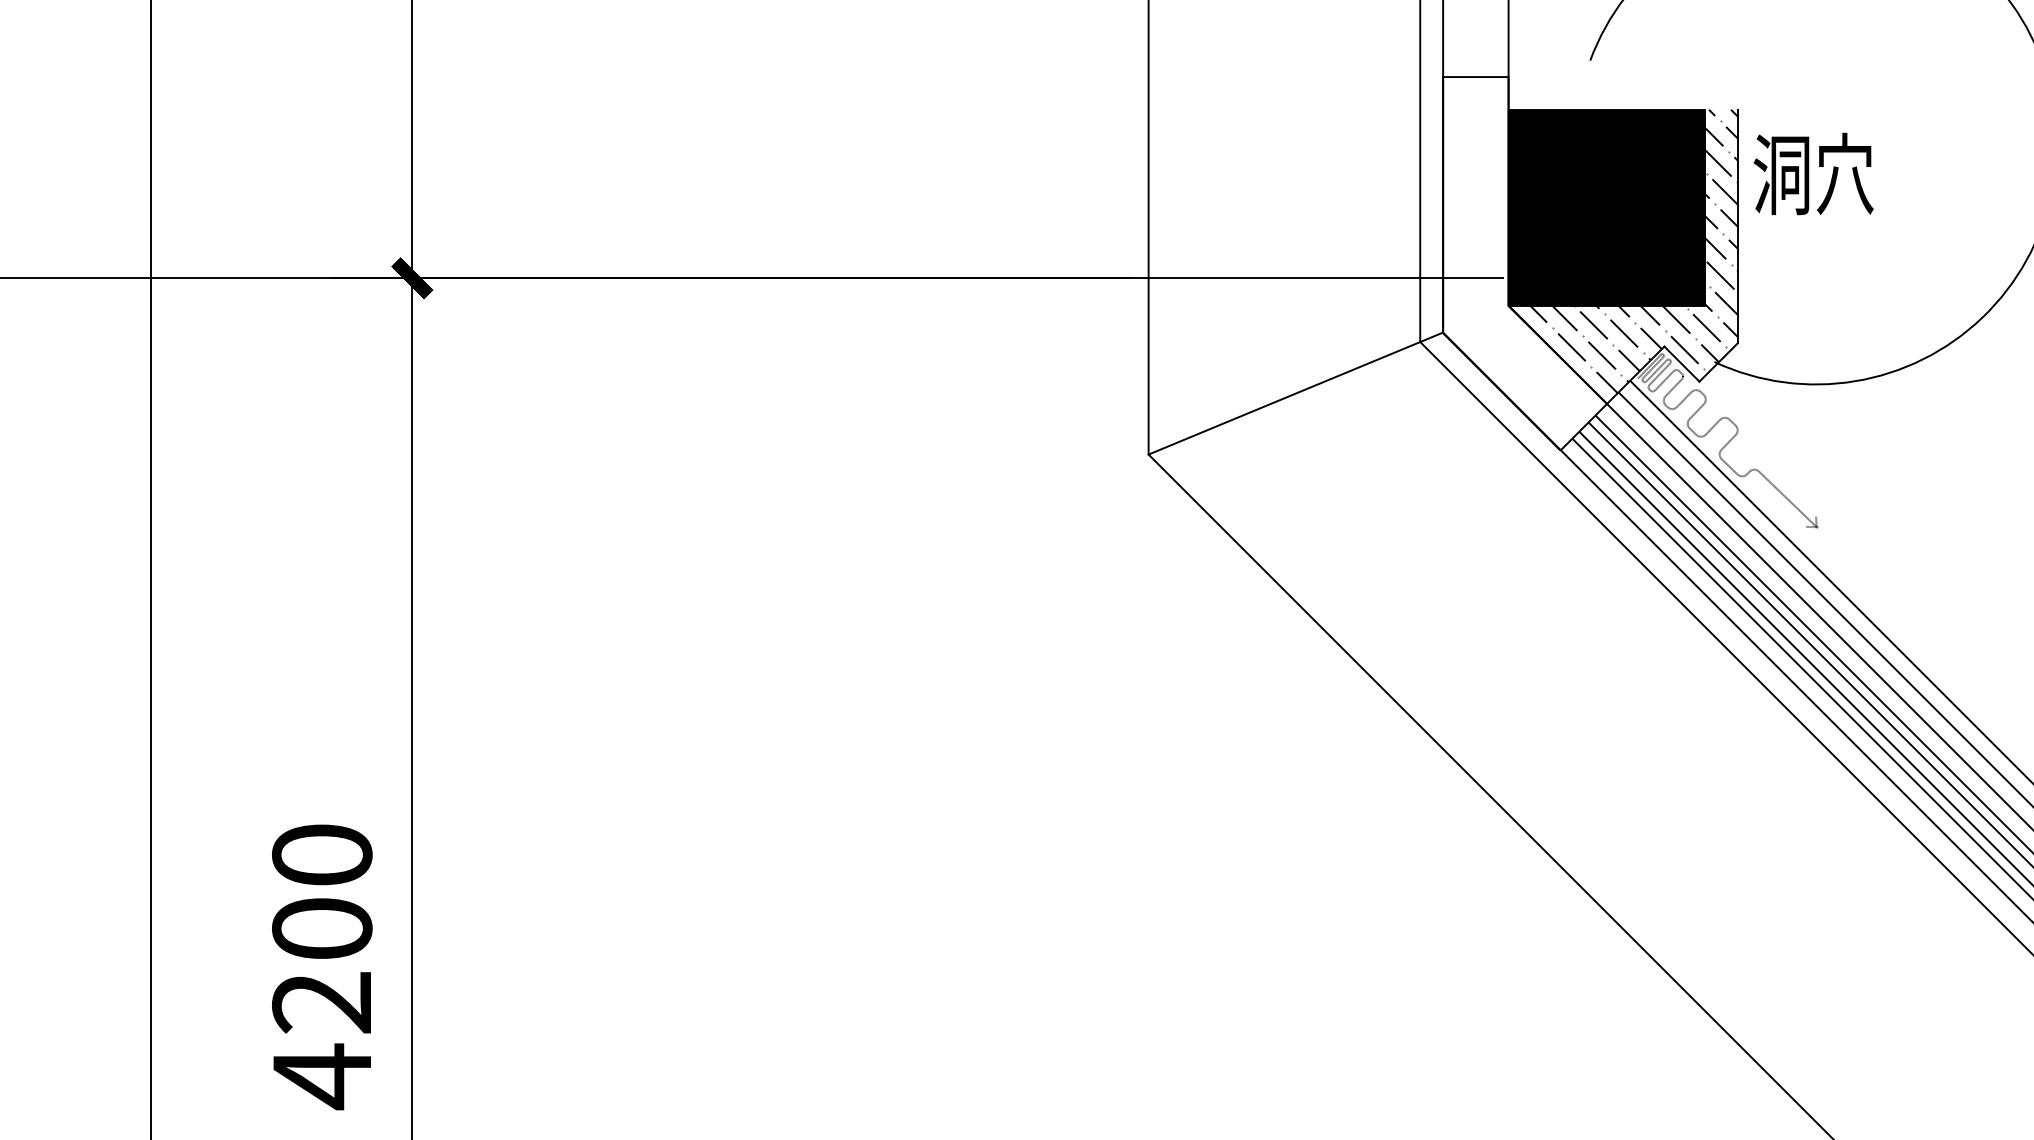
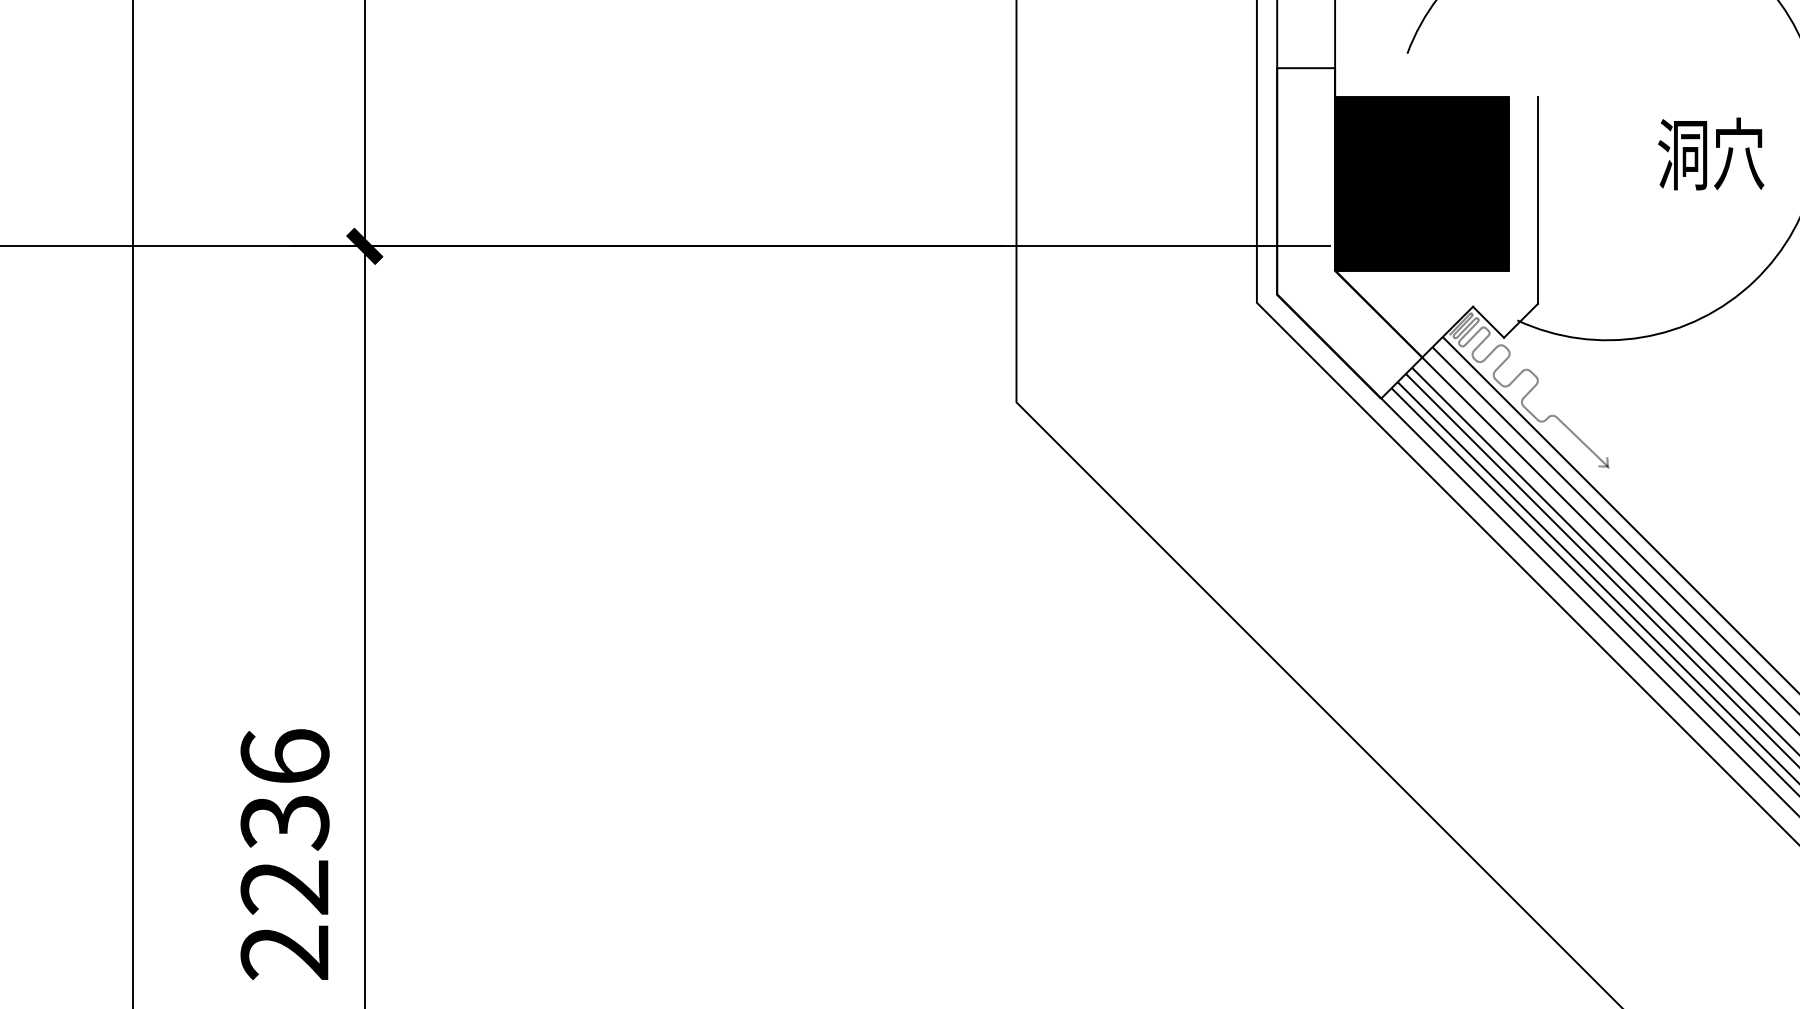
text: (1814, 173) -> (1711, 153), moved
hatch: (1633, 251) -> (1445, 222), removed
line: (1295, 393) -> (1146, 348), removed
text: (321, 966) -> (284, 855), 4200 -> 2236

